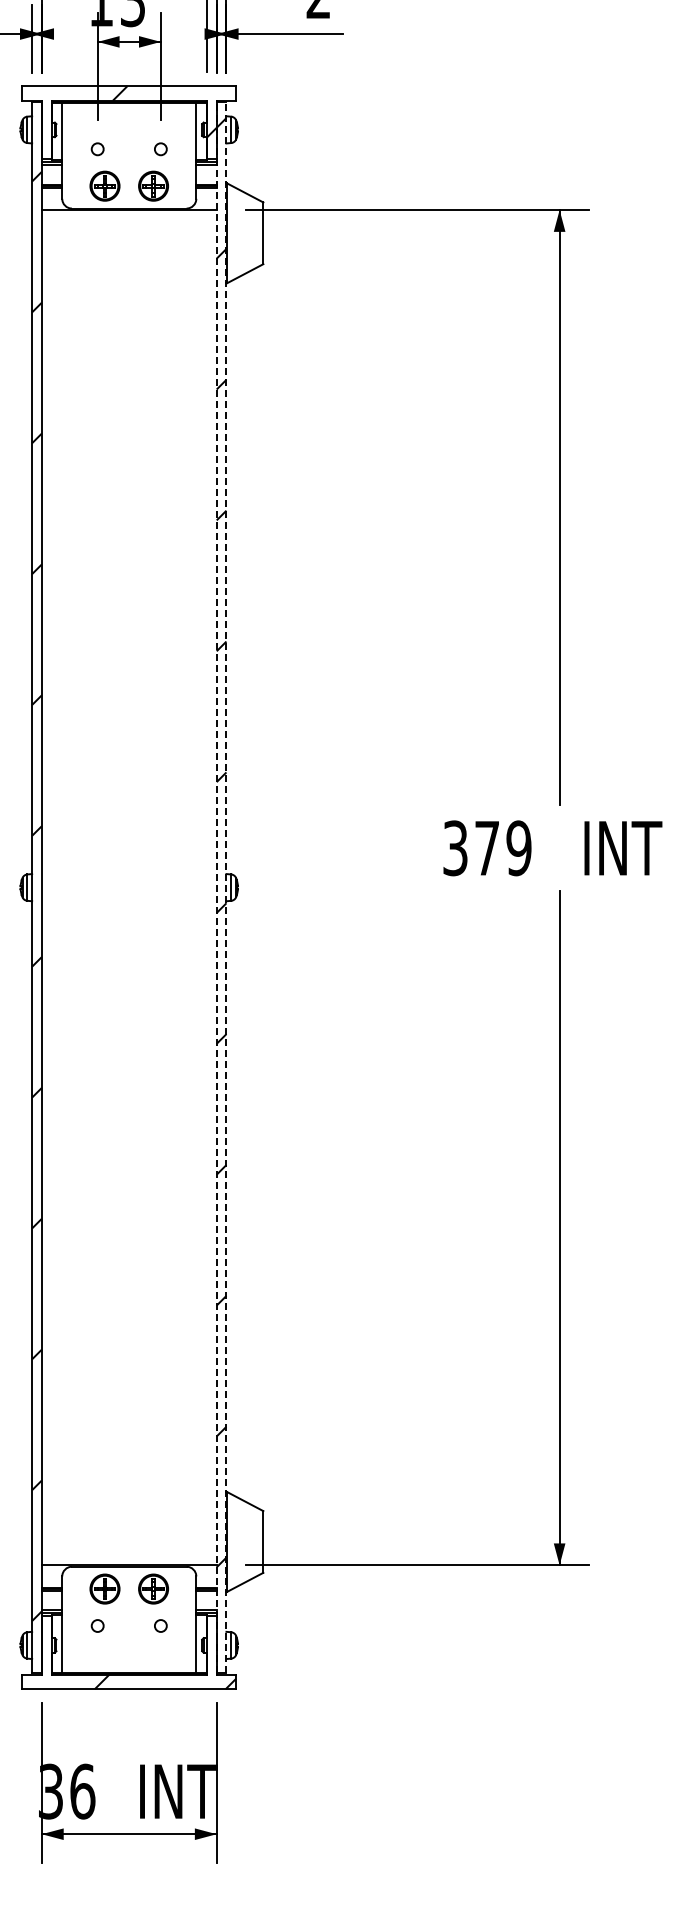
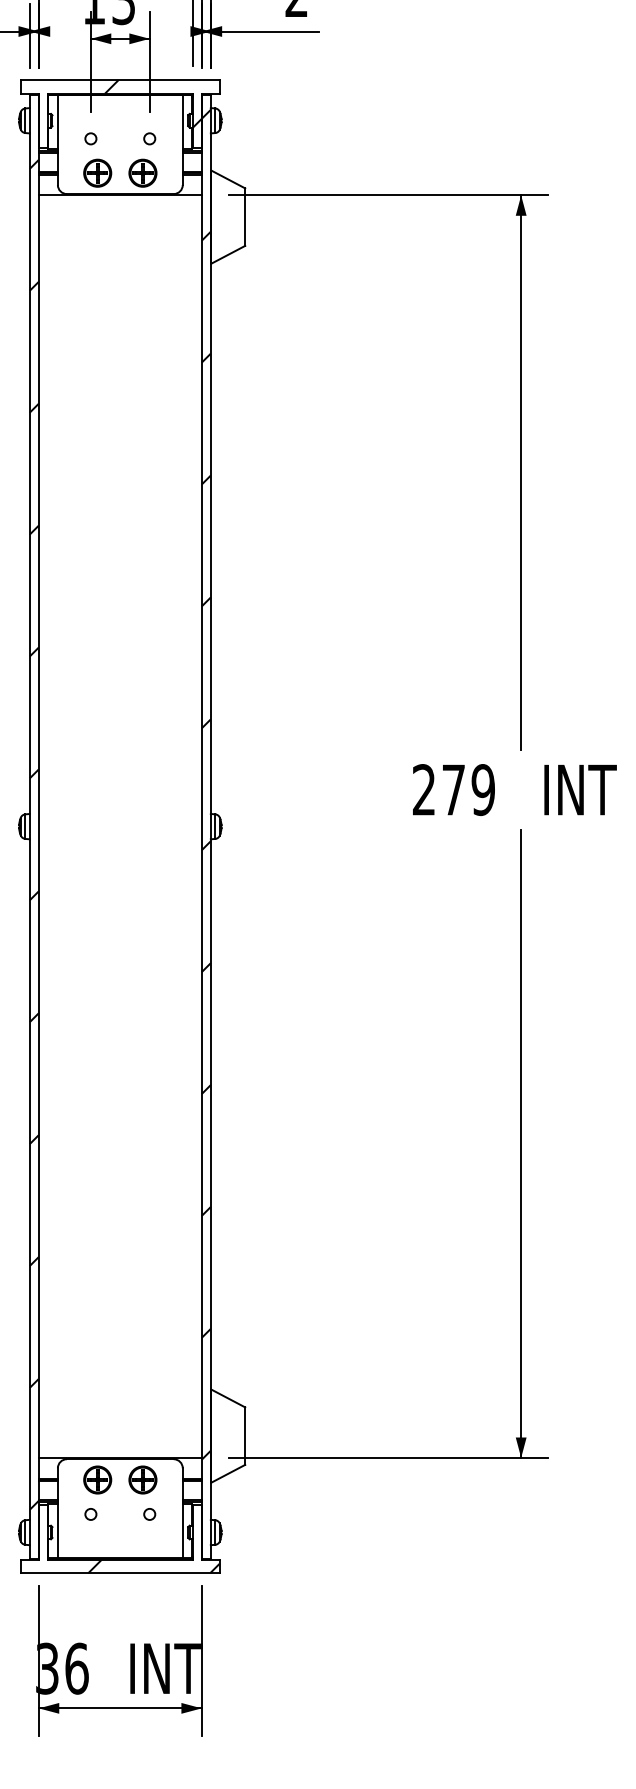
text: (455, 848) -> (424, 790), 379 -> 279
line: (216, 887) -> (201, 826), dashed -> solid
line: (226, 887) -> (210, 826), dashed -> solid

